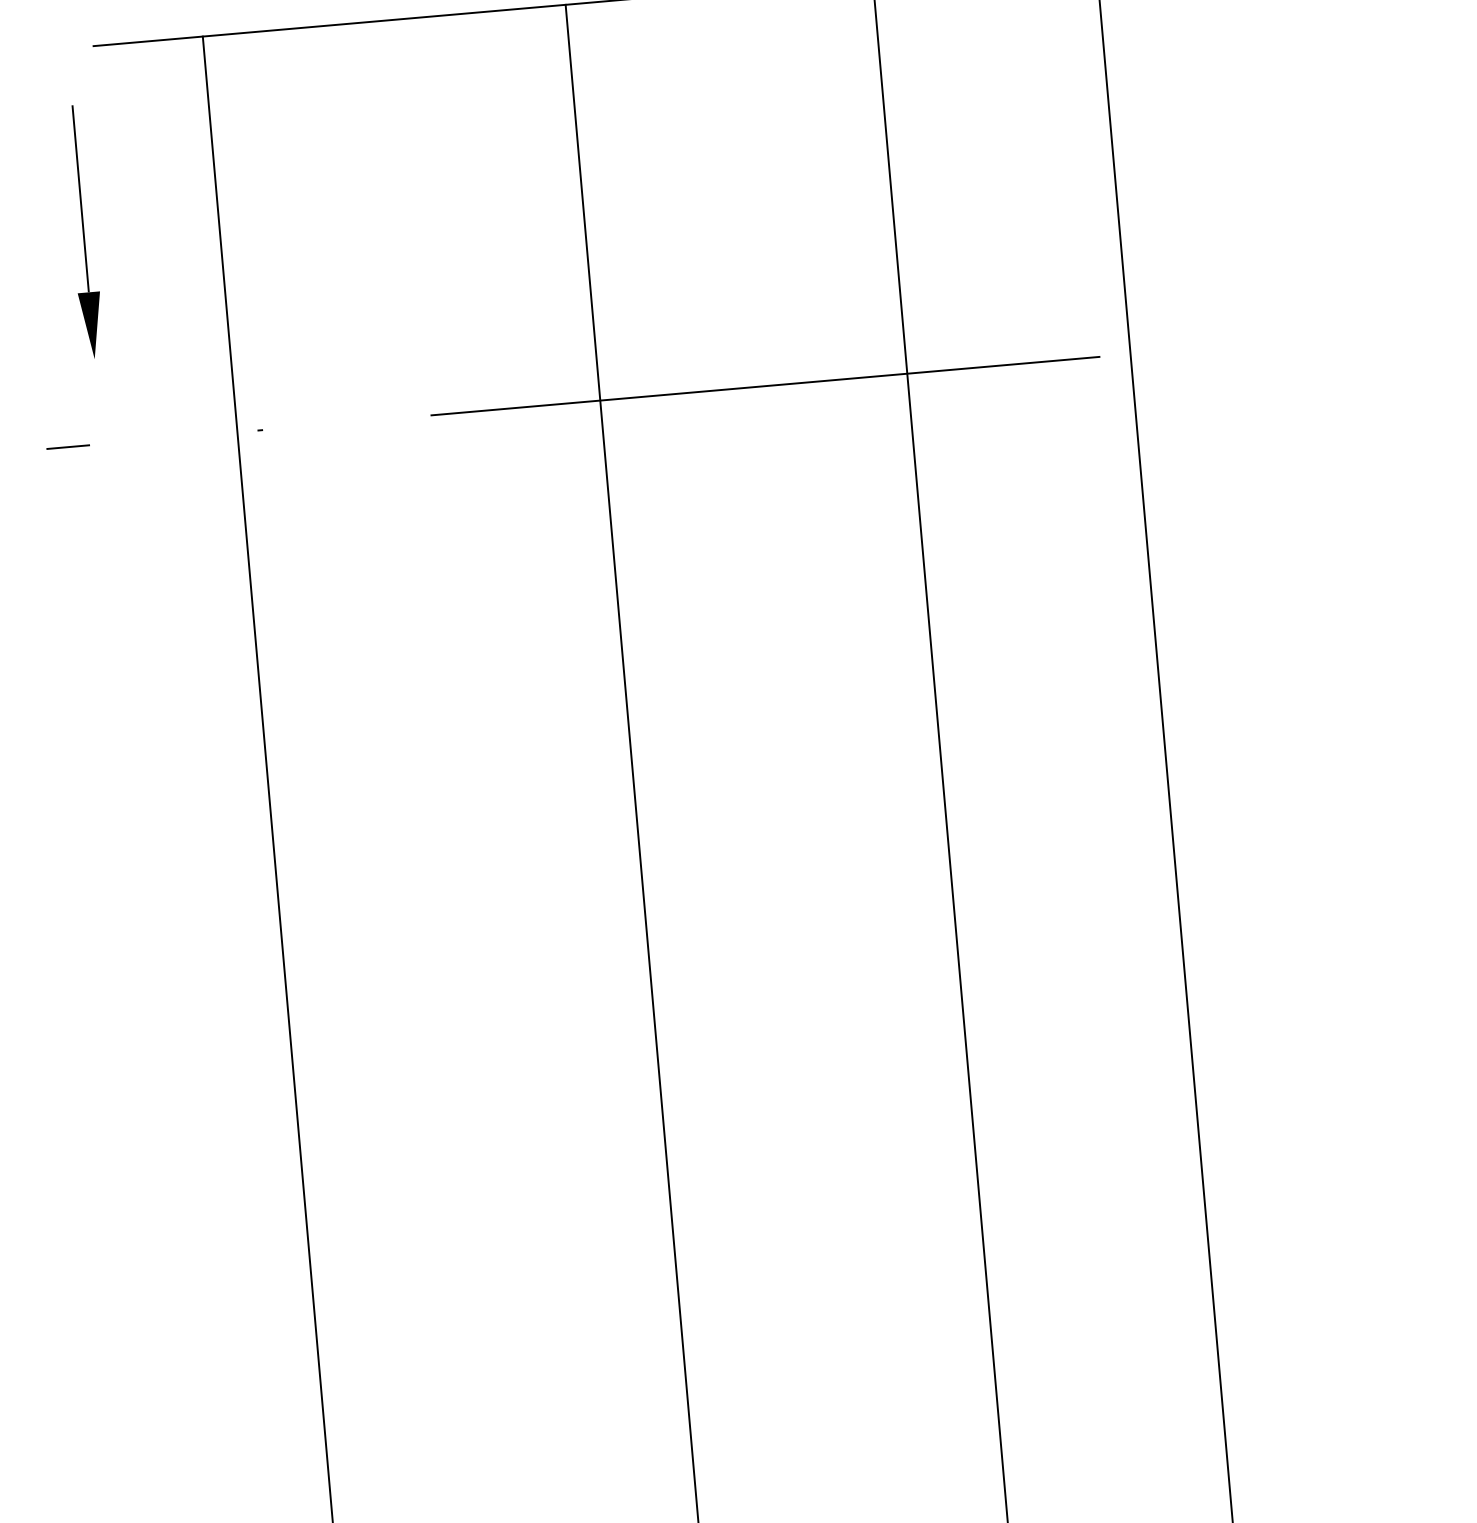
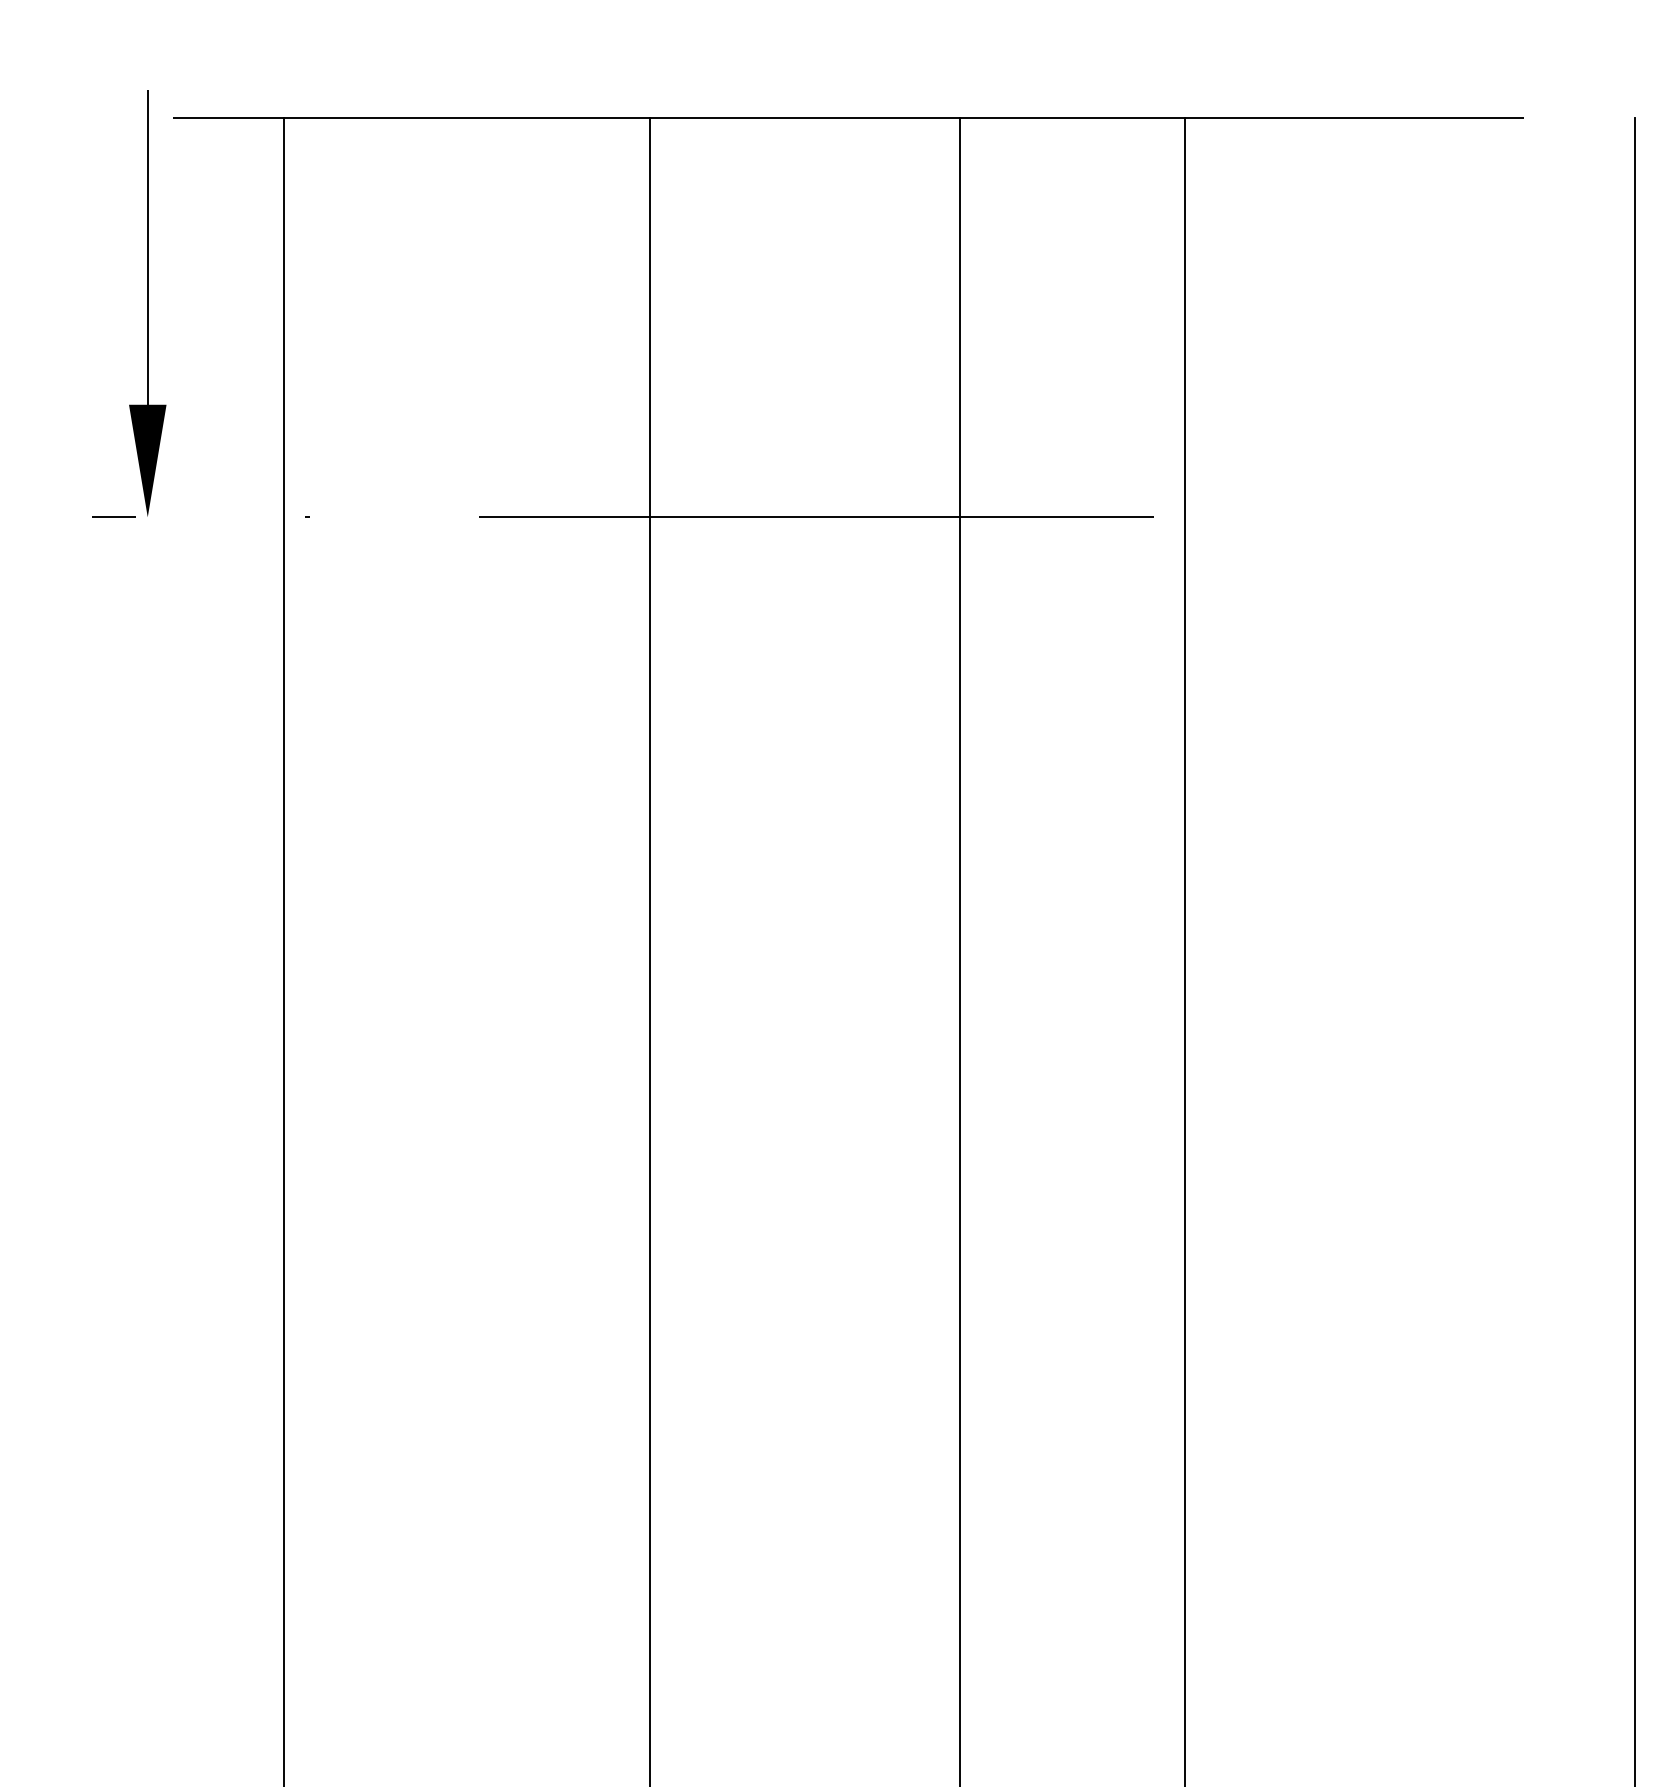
part: (83, 232) -> (147, 303), size x1.67

